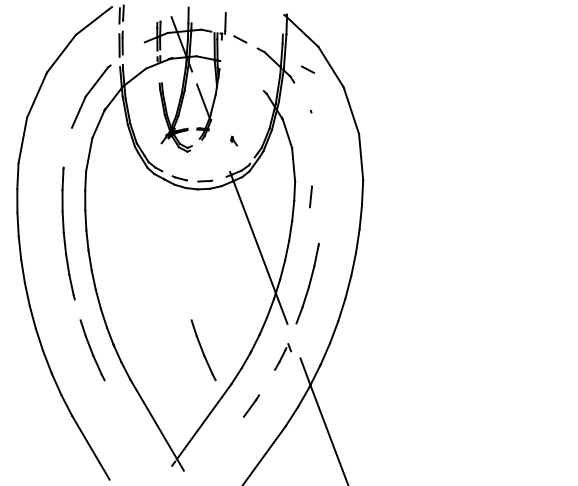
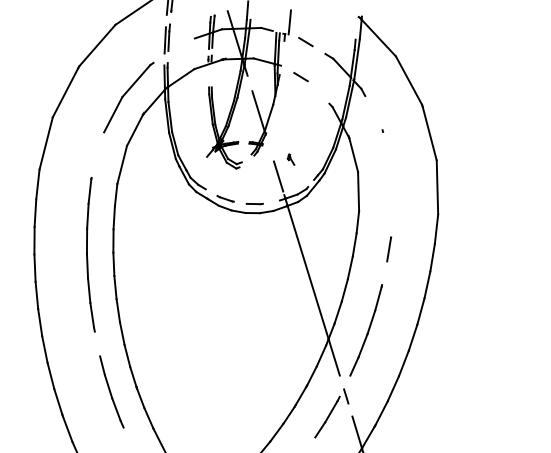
line: (308, 69) -> (301, 76), moved
line: (223, 155) -> (277, 175), added
line: (310, 196) -> (388, 248), moved
part: (203, 350) -> (240, 400), removed
part: (282, 356) -> (331, 413), size x1.67

